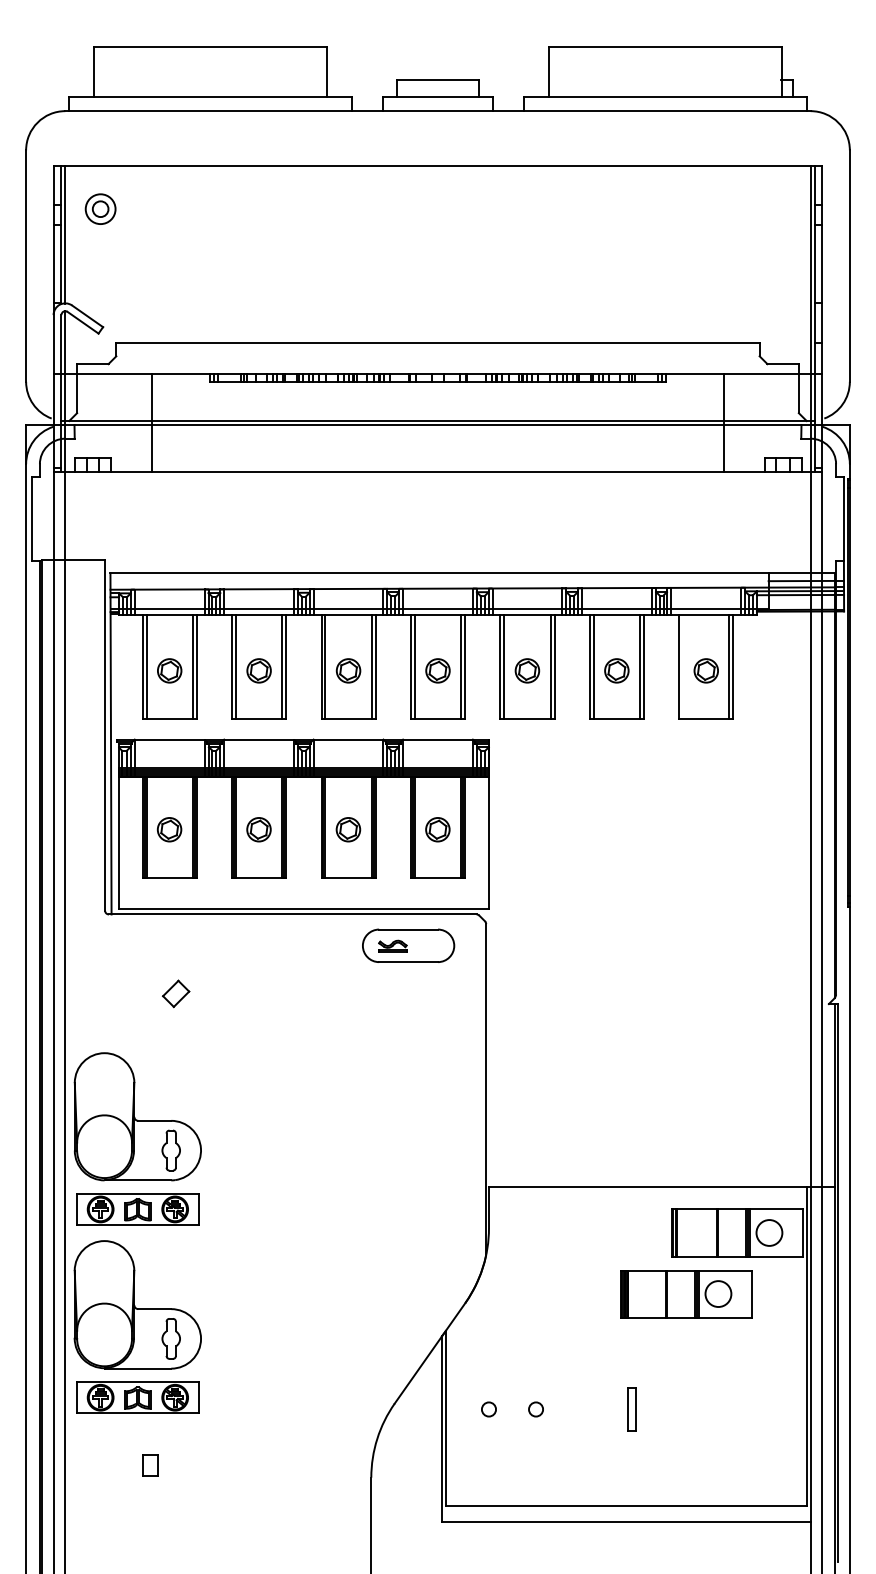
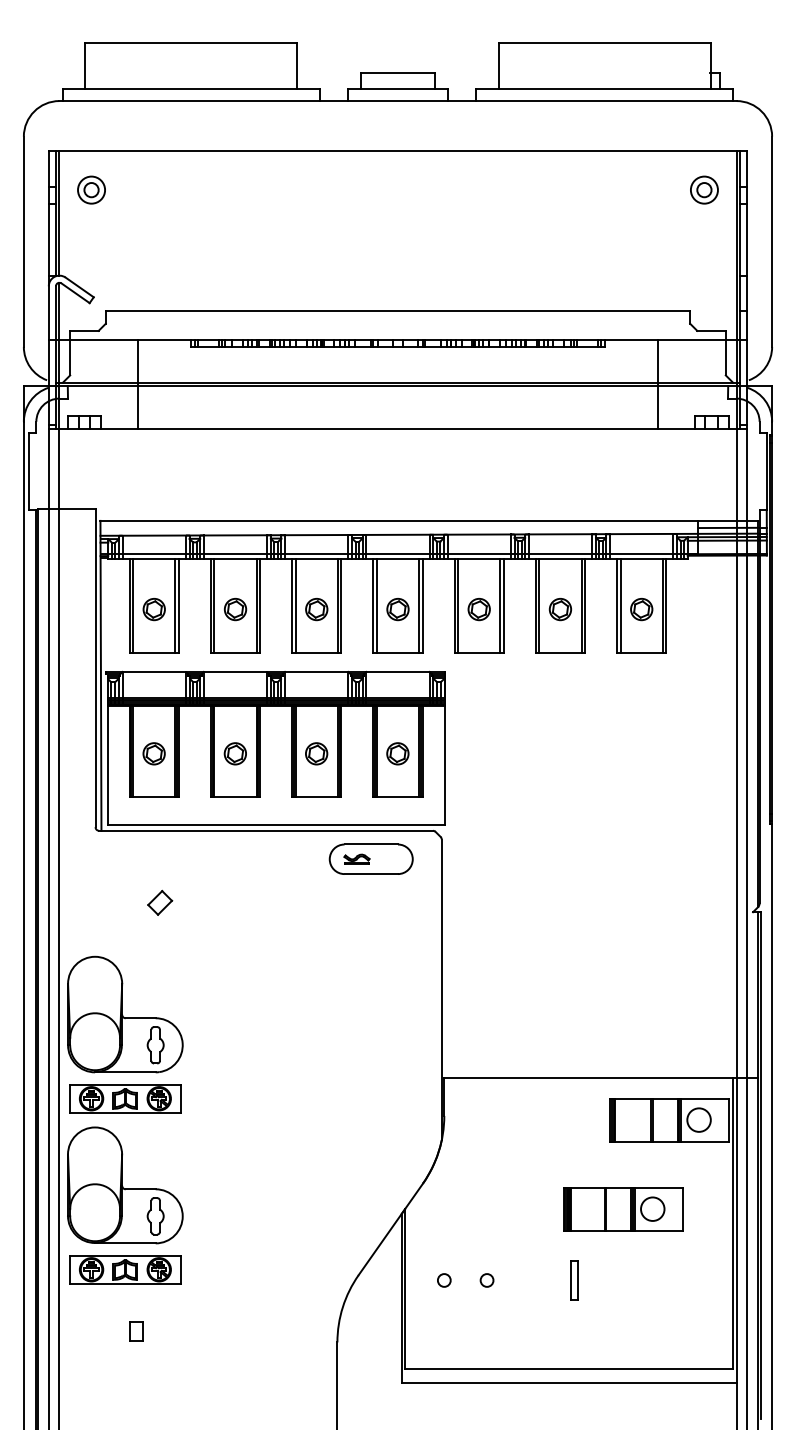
part: (775, 208) -> (704, 189), added
line: (683, 666) -> (621, 605), added
part: (686, 1294) -> (623, 1209), moved

